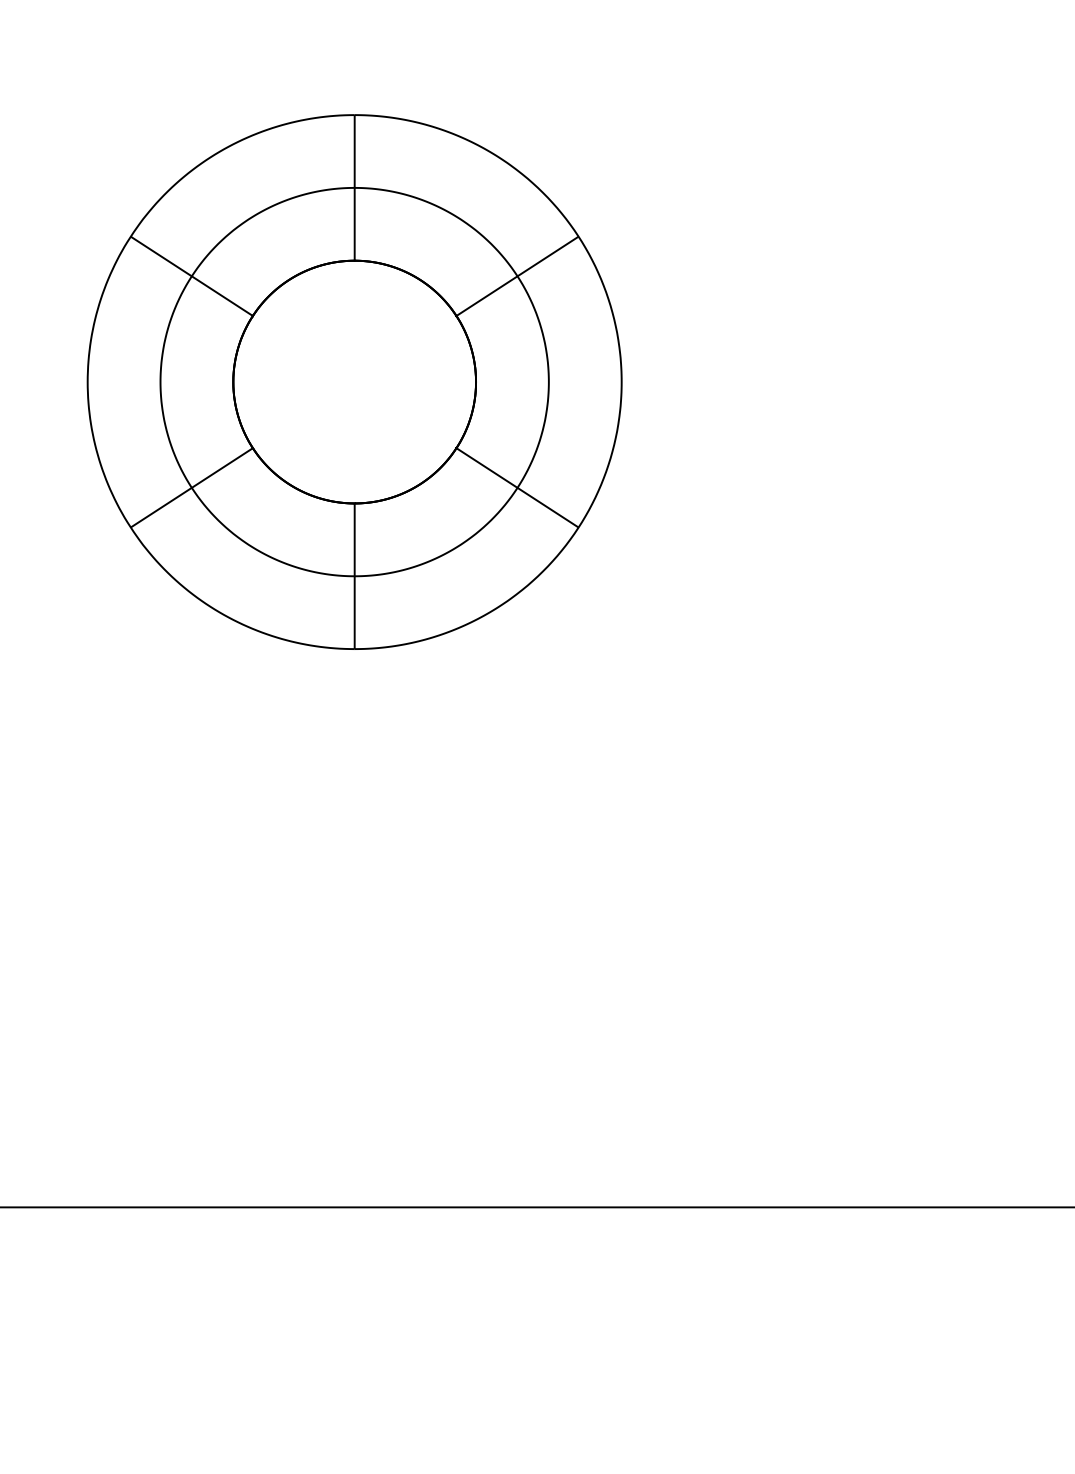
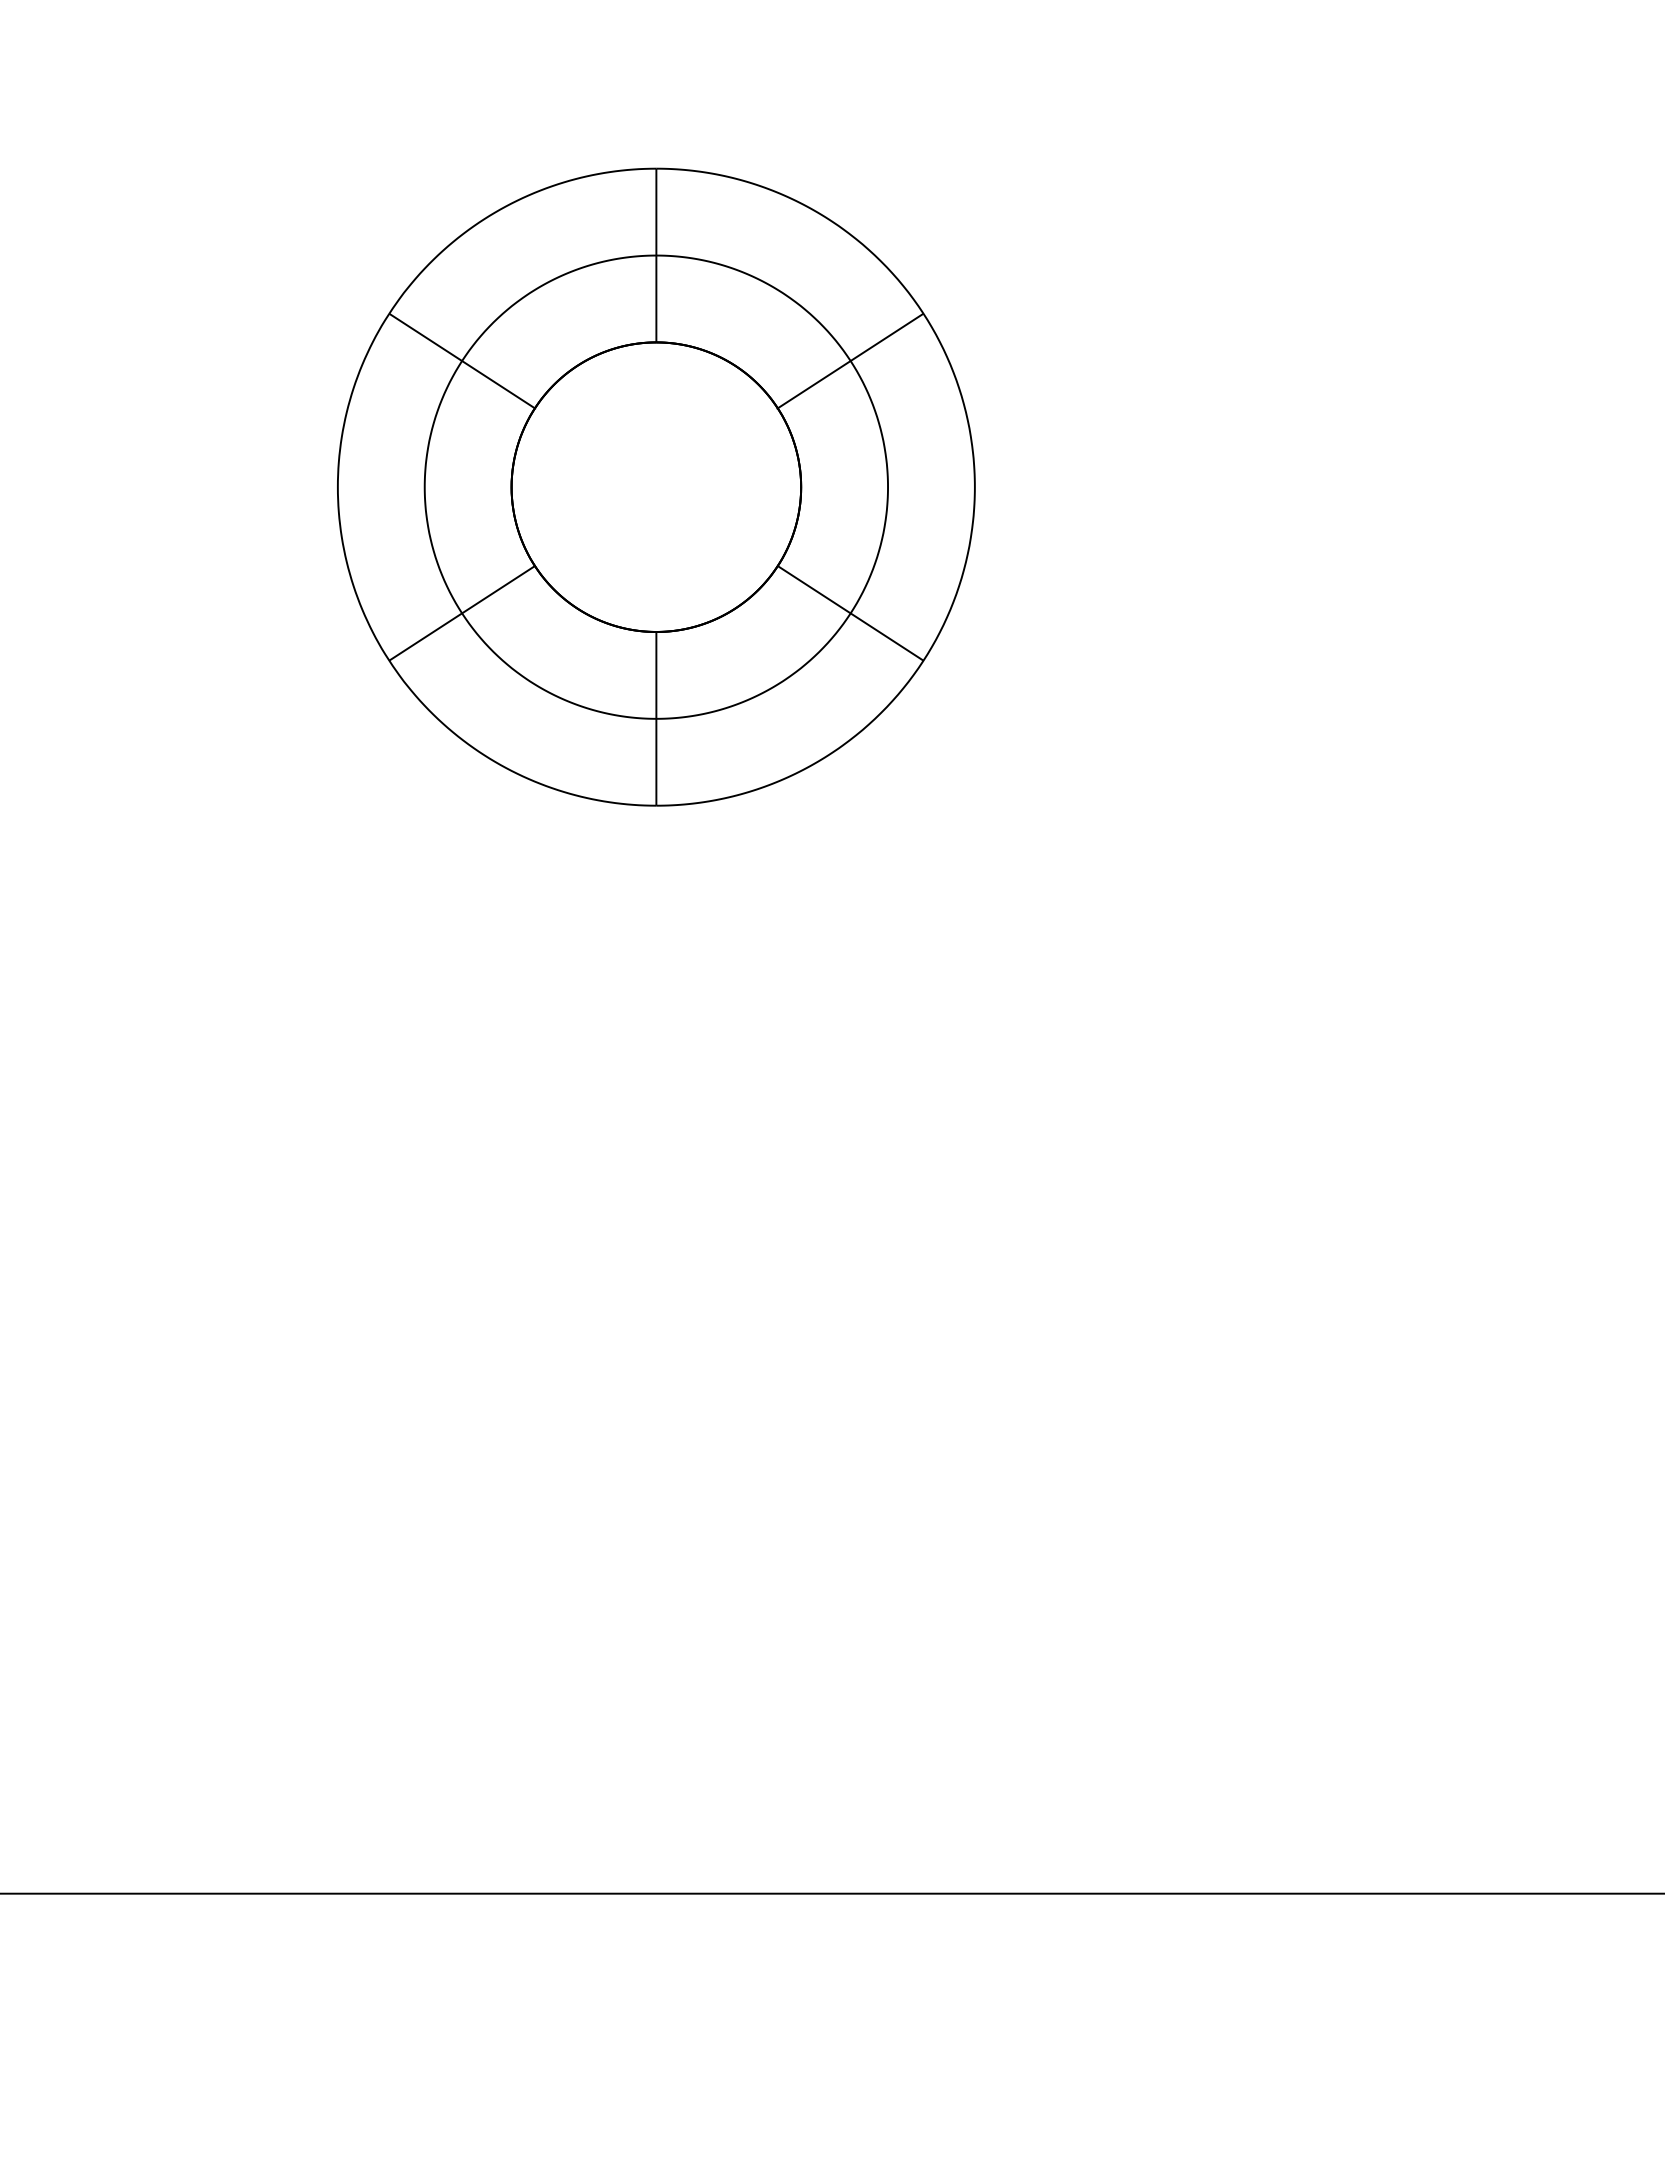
part: (354, 381) -> (656, 486), size x0.7

